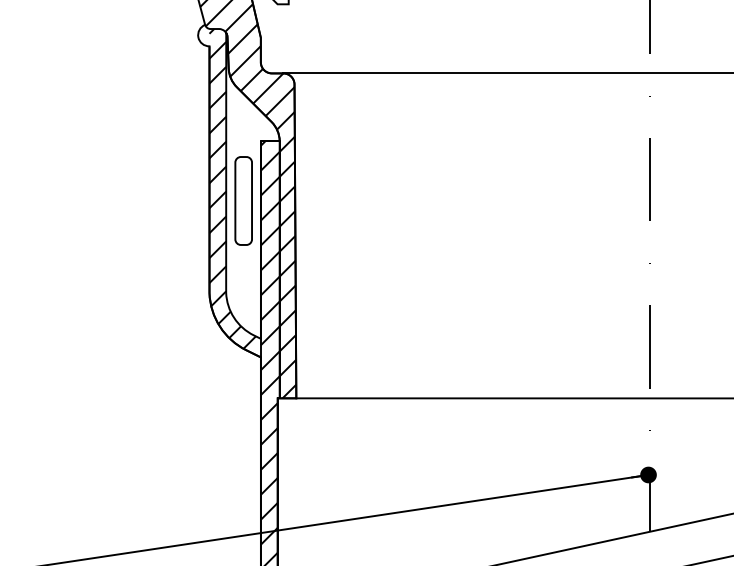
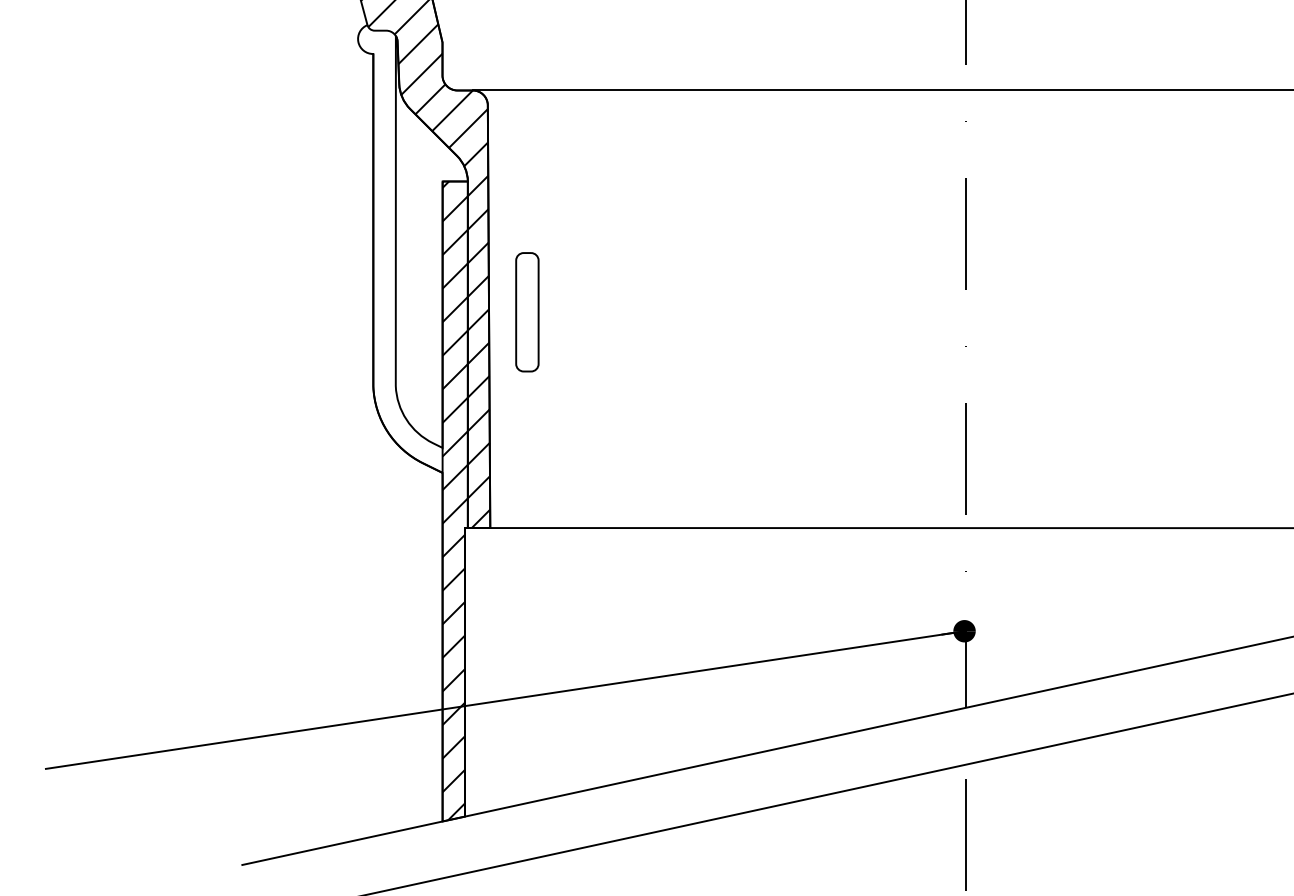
hatch: (234, 192) -> (407, 251), removed
part: (243, 201) -> (527, 312), moved

